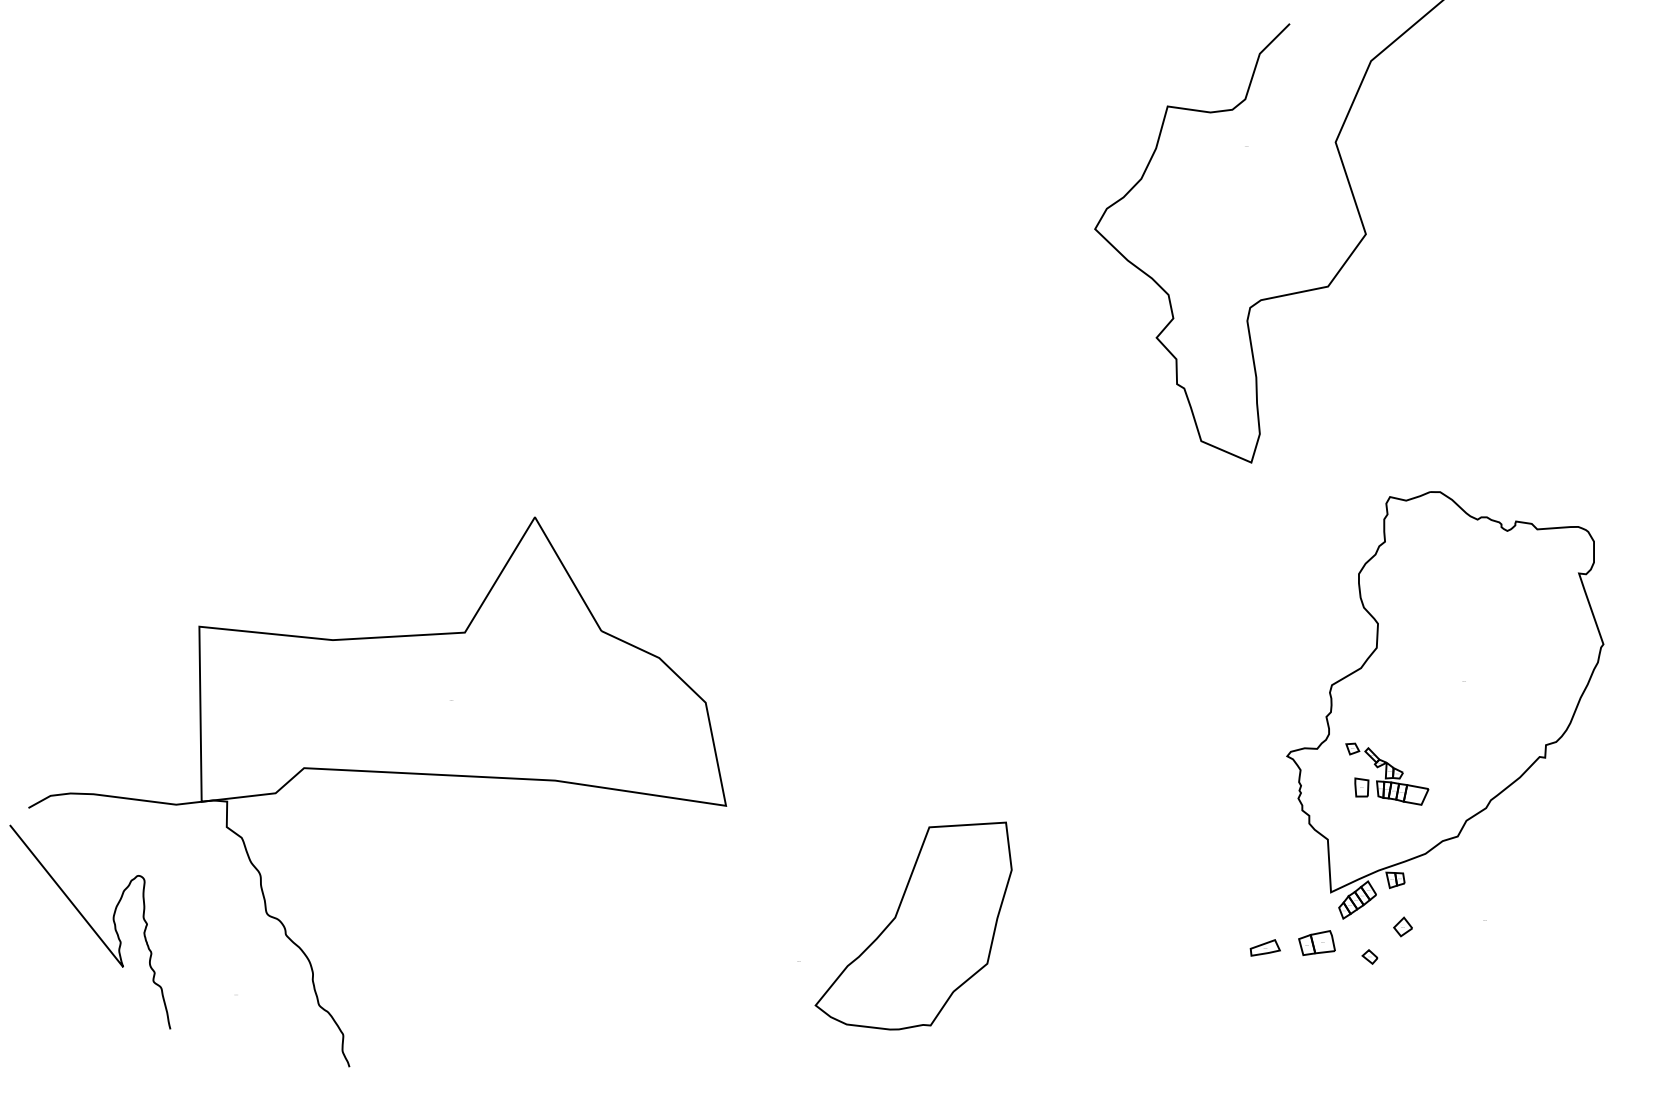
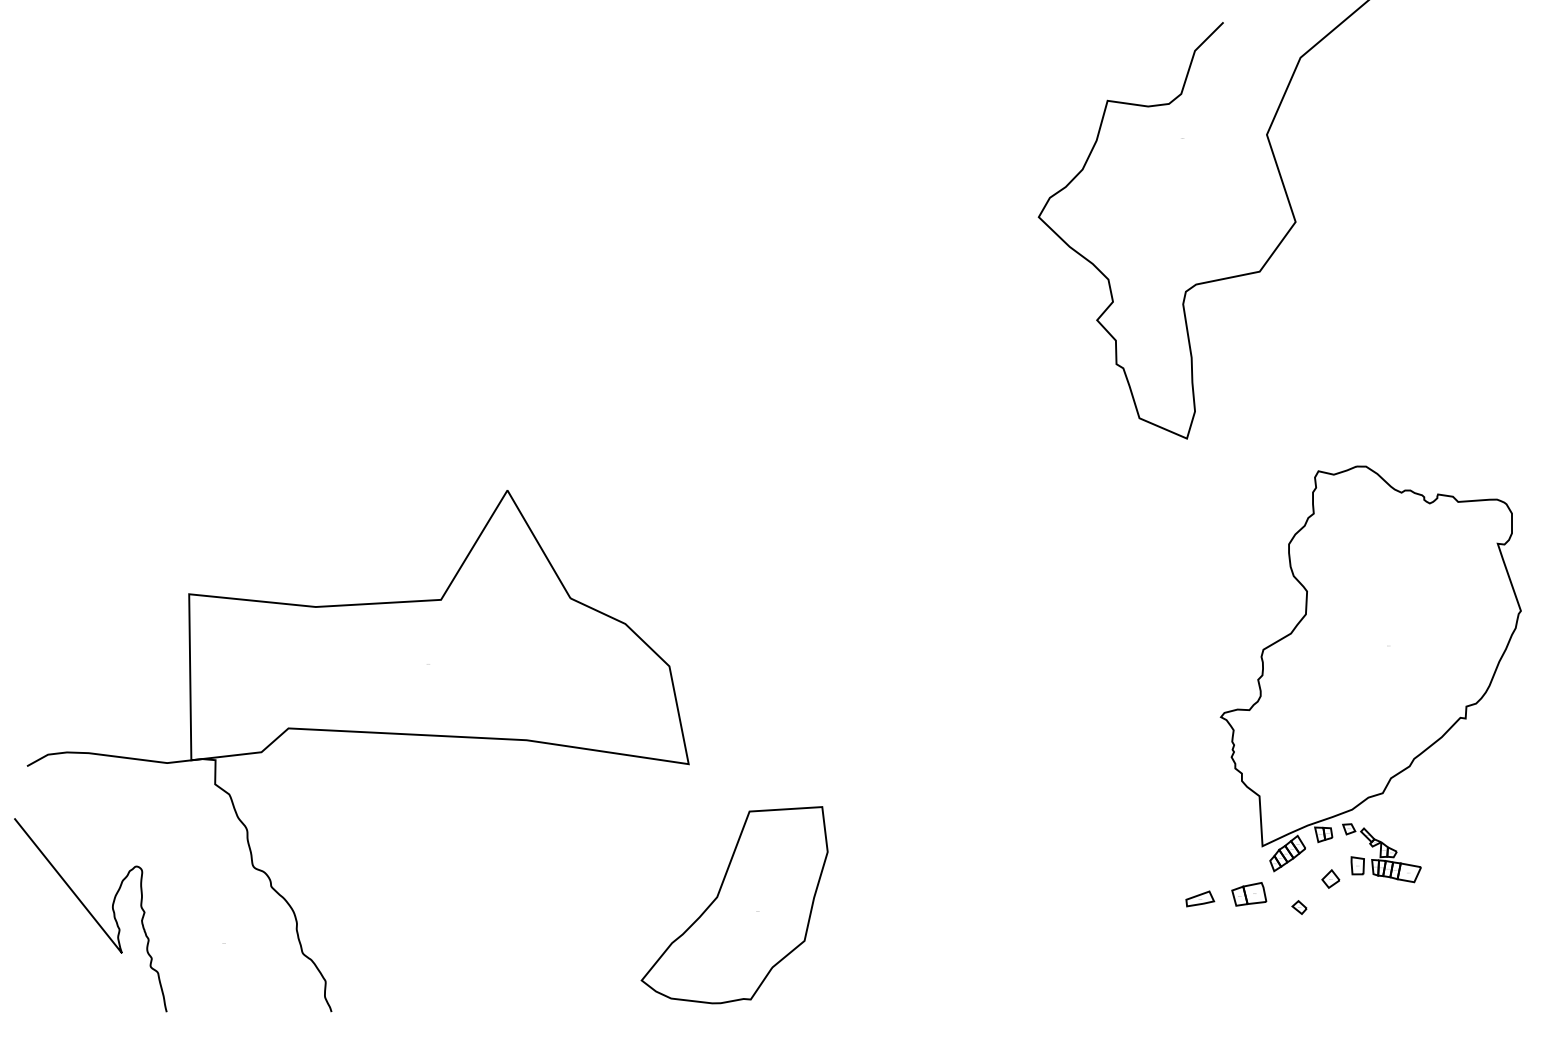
part: (1386, 774) -> (1381, 853), moved
part: (913, 926) -> (734, 905), moved
curve: (90, 927) -> (90, 915), moved

